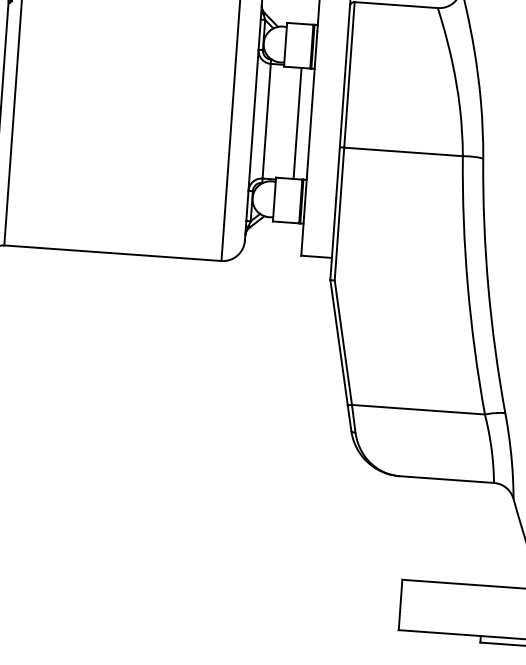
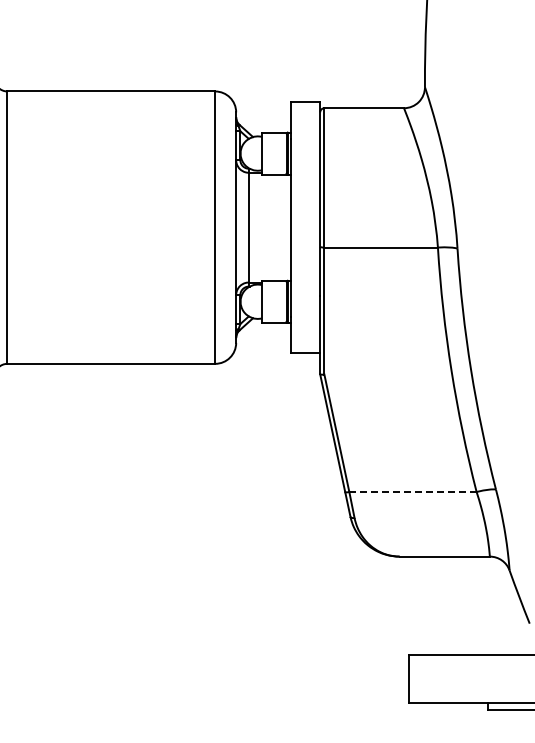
line: (297, 123) -> (278, 227), removed
line: (417, 410) -> (412, 492), solid -> dashed

